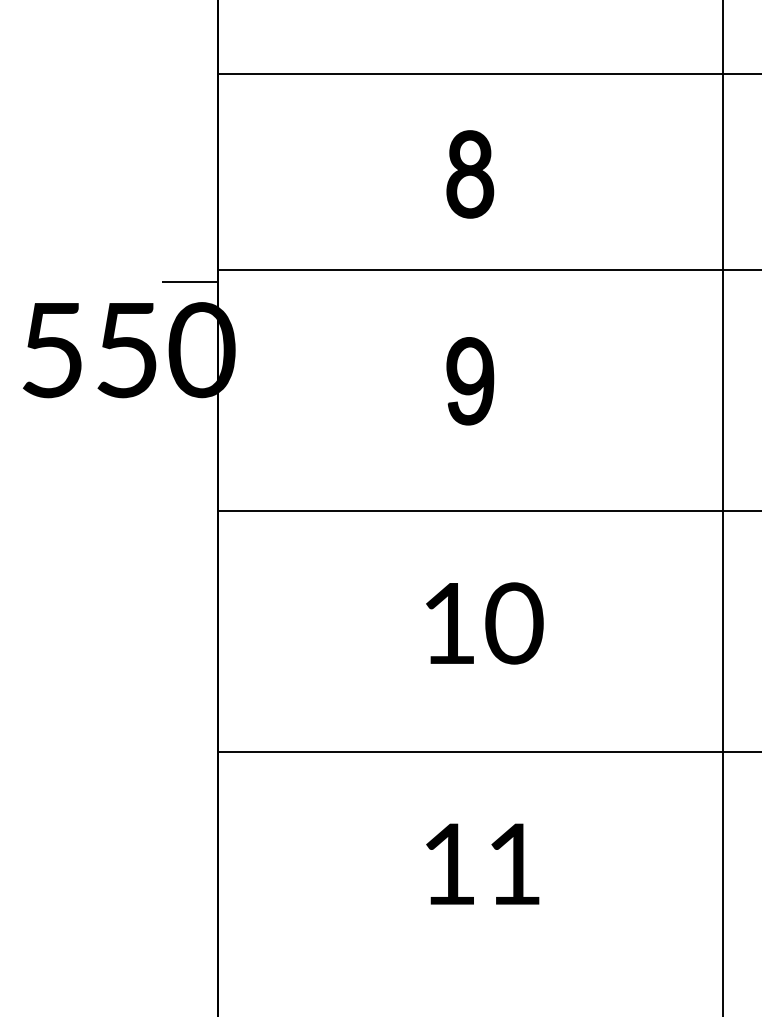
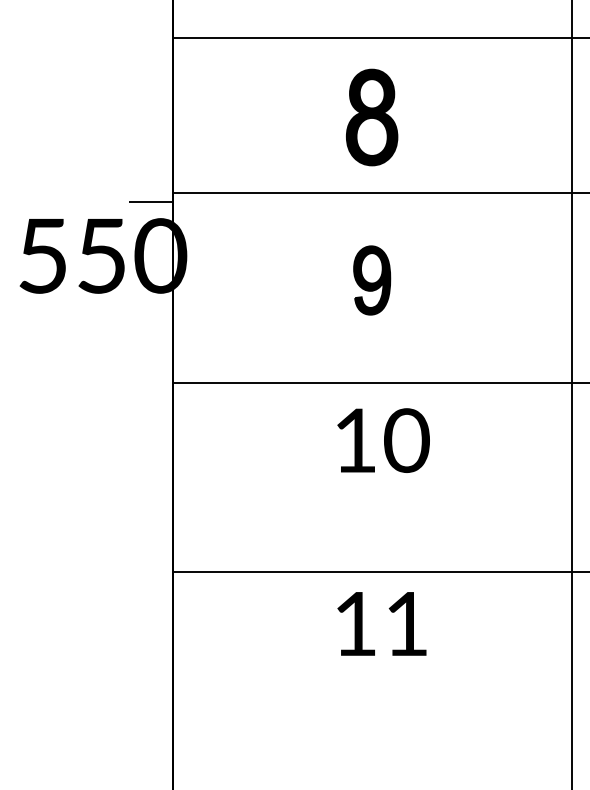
part: (470, 174) -> (372, 117), size x1.4
text: (484, 623) -> (383, 440), moved
text: (482, 863) -> (381, 623), moved

